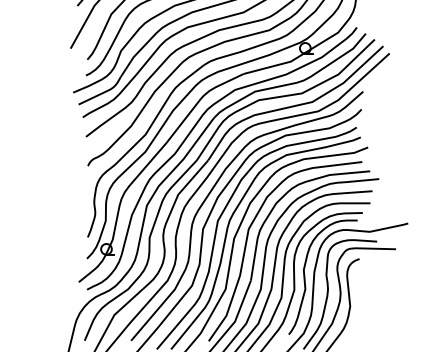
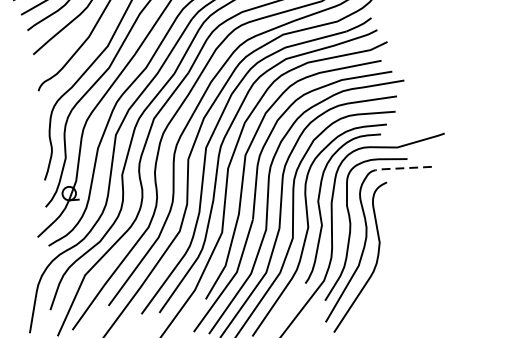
line: (372, 248) -> (402, 168), solid -> dashed

